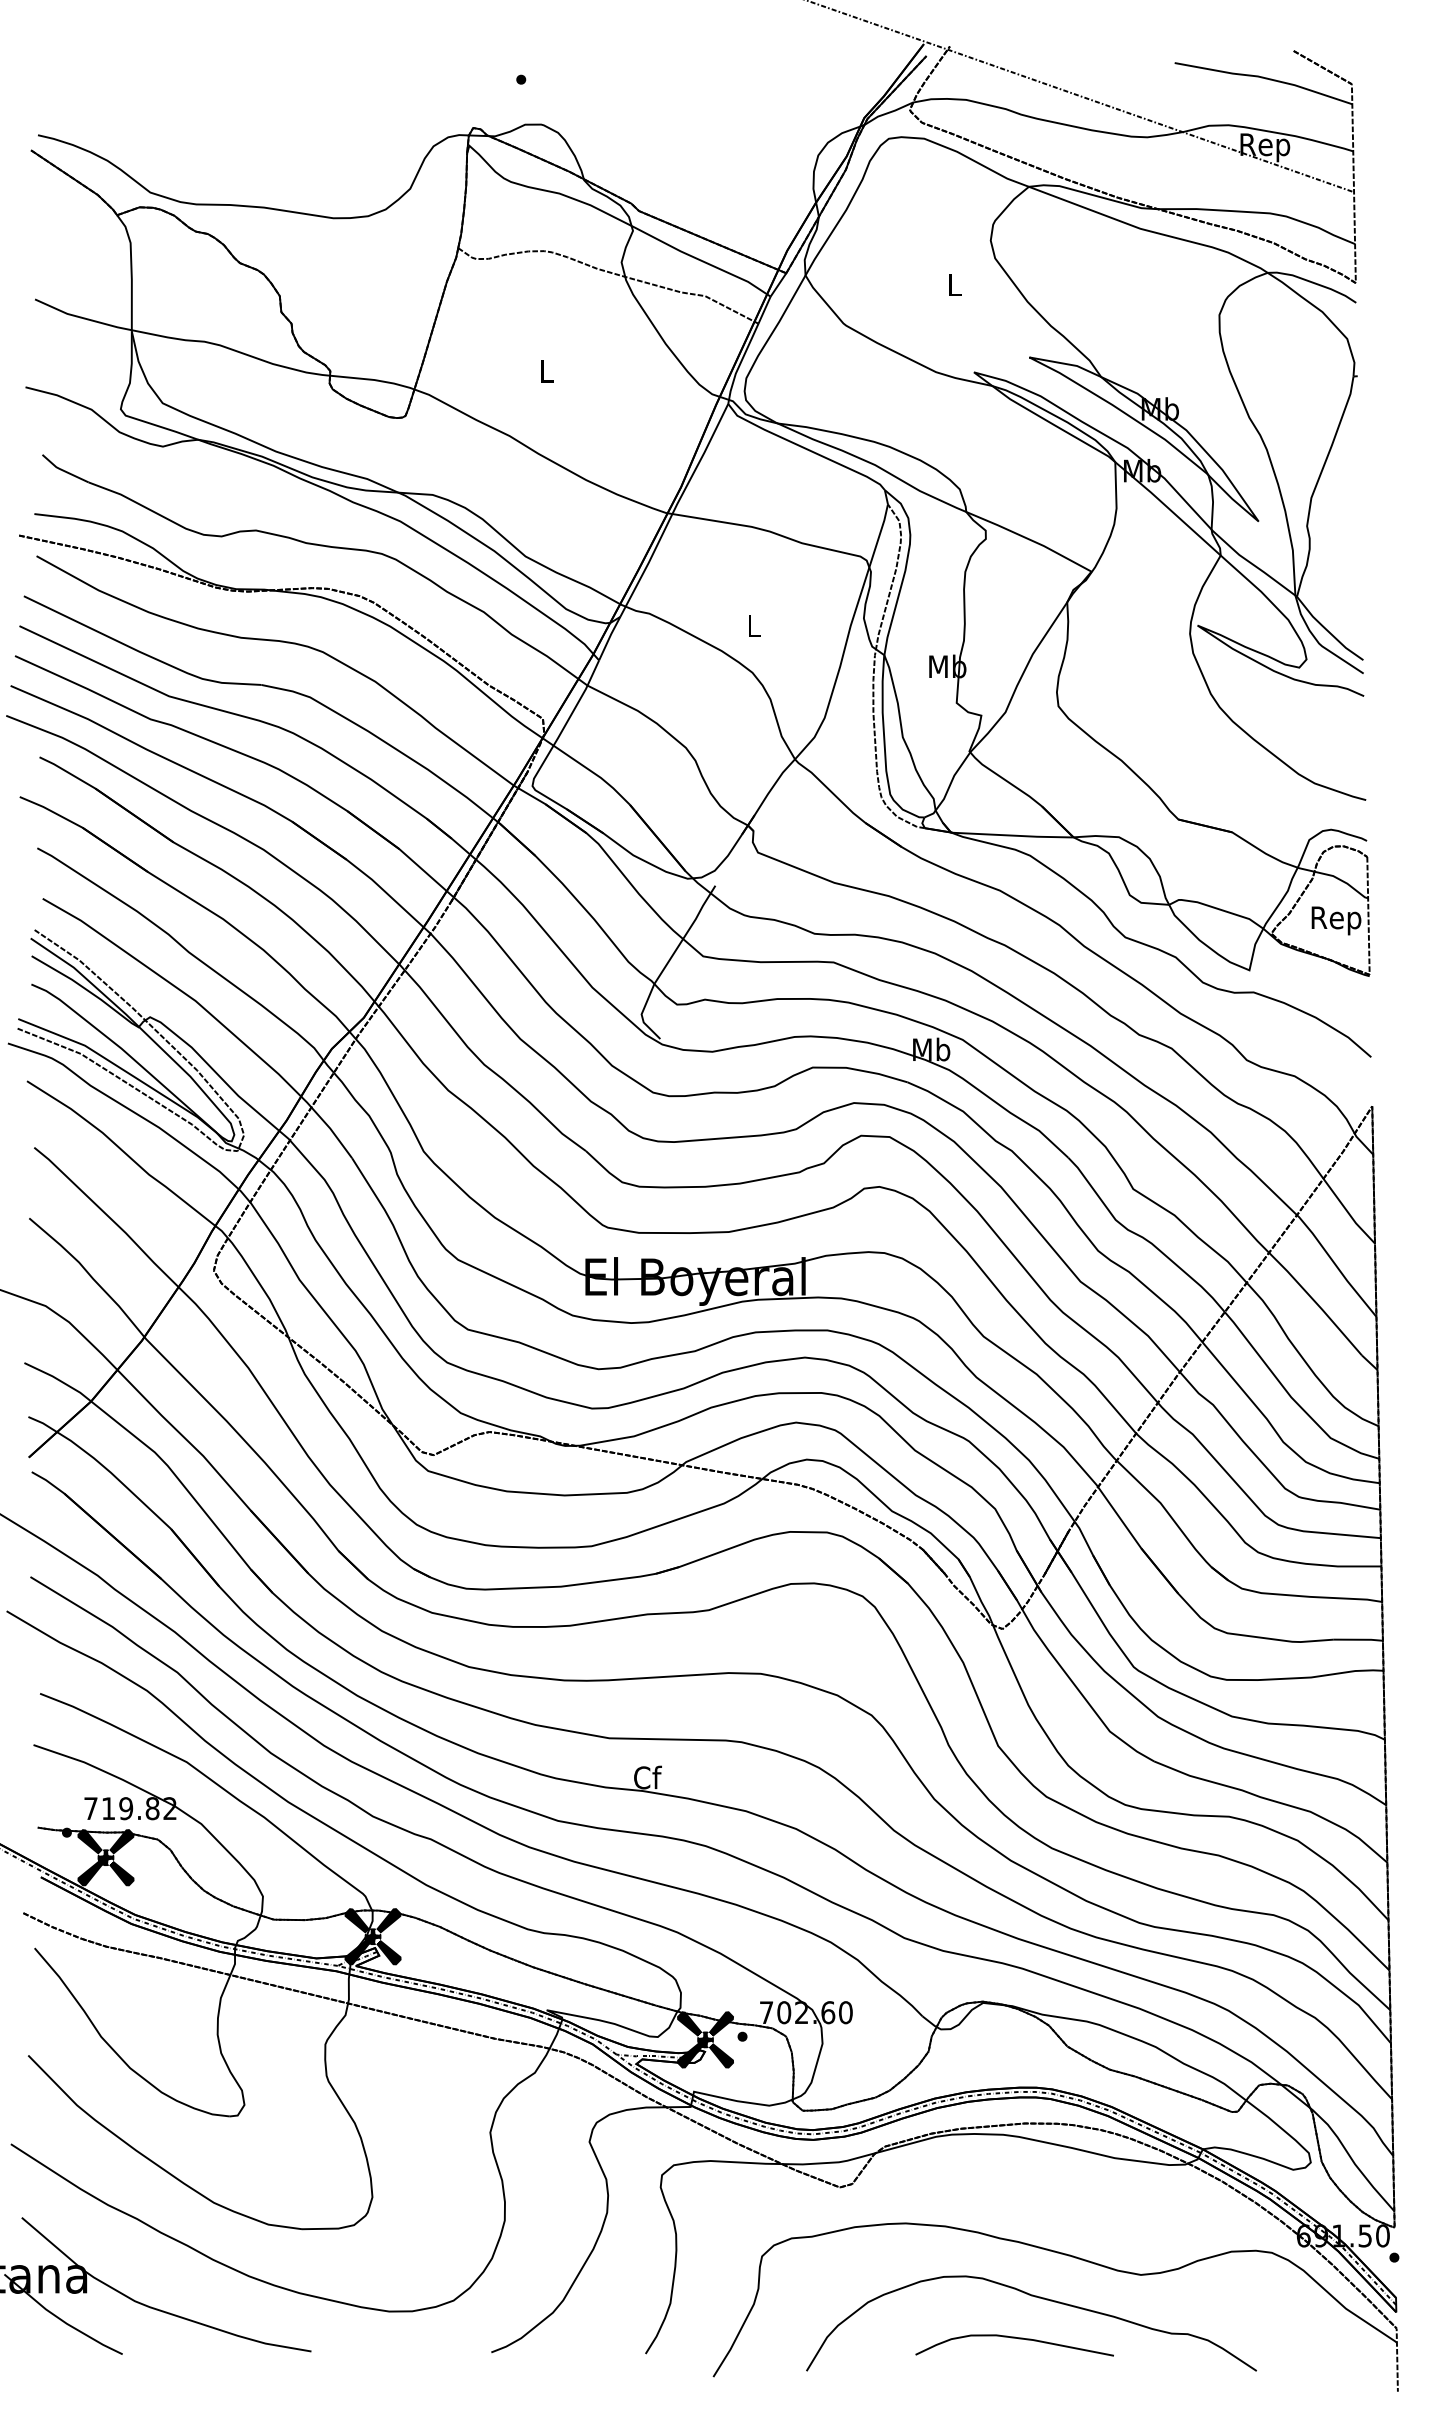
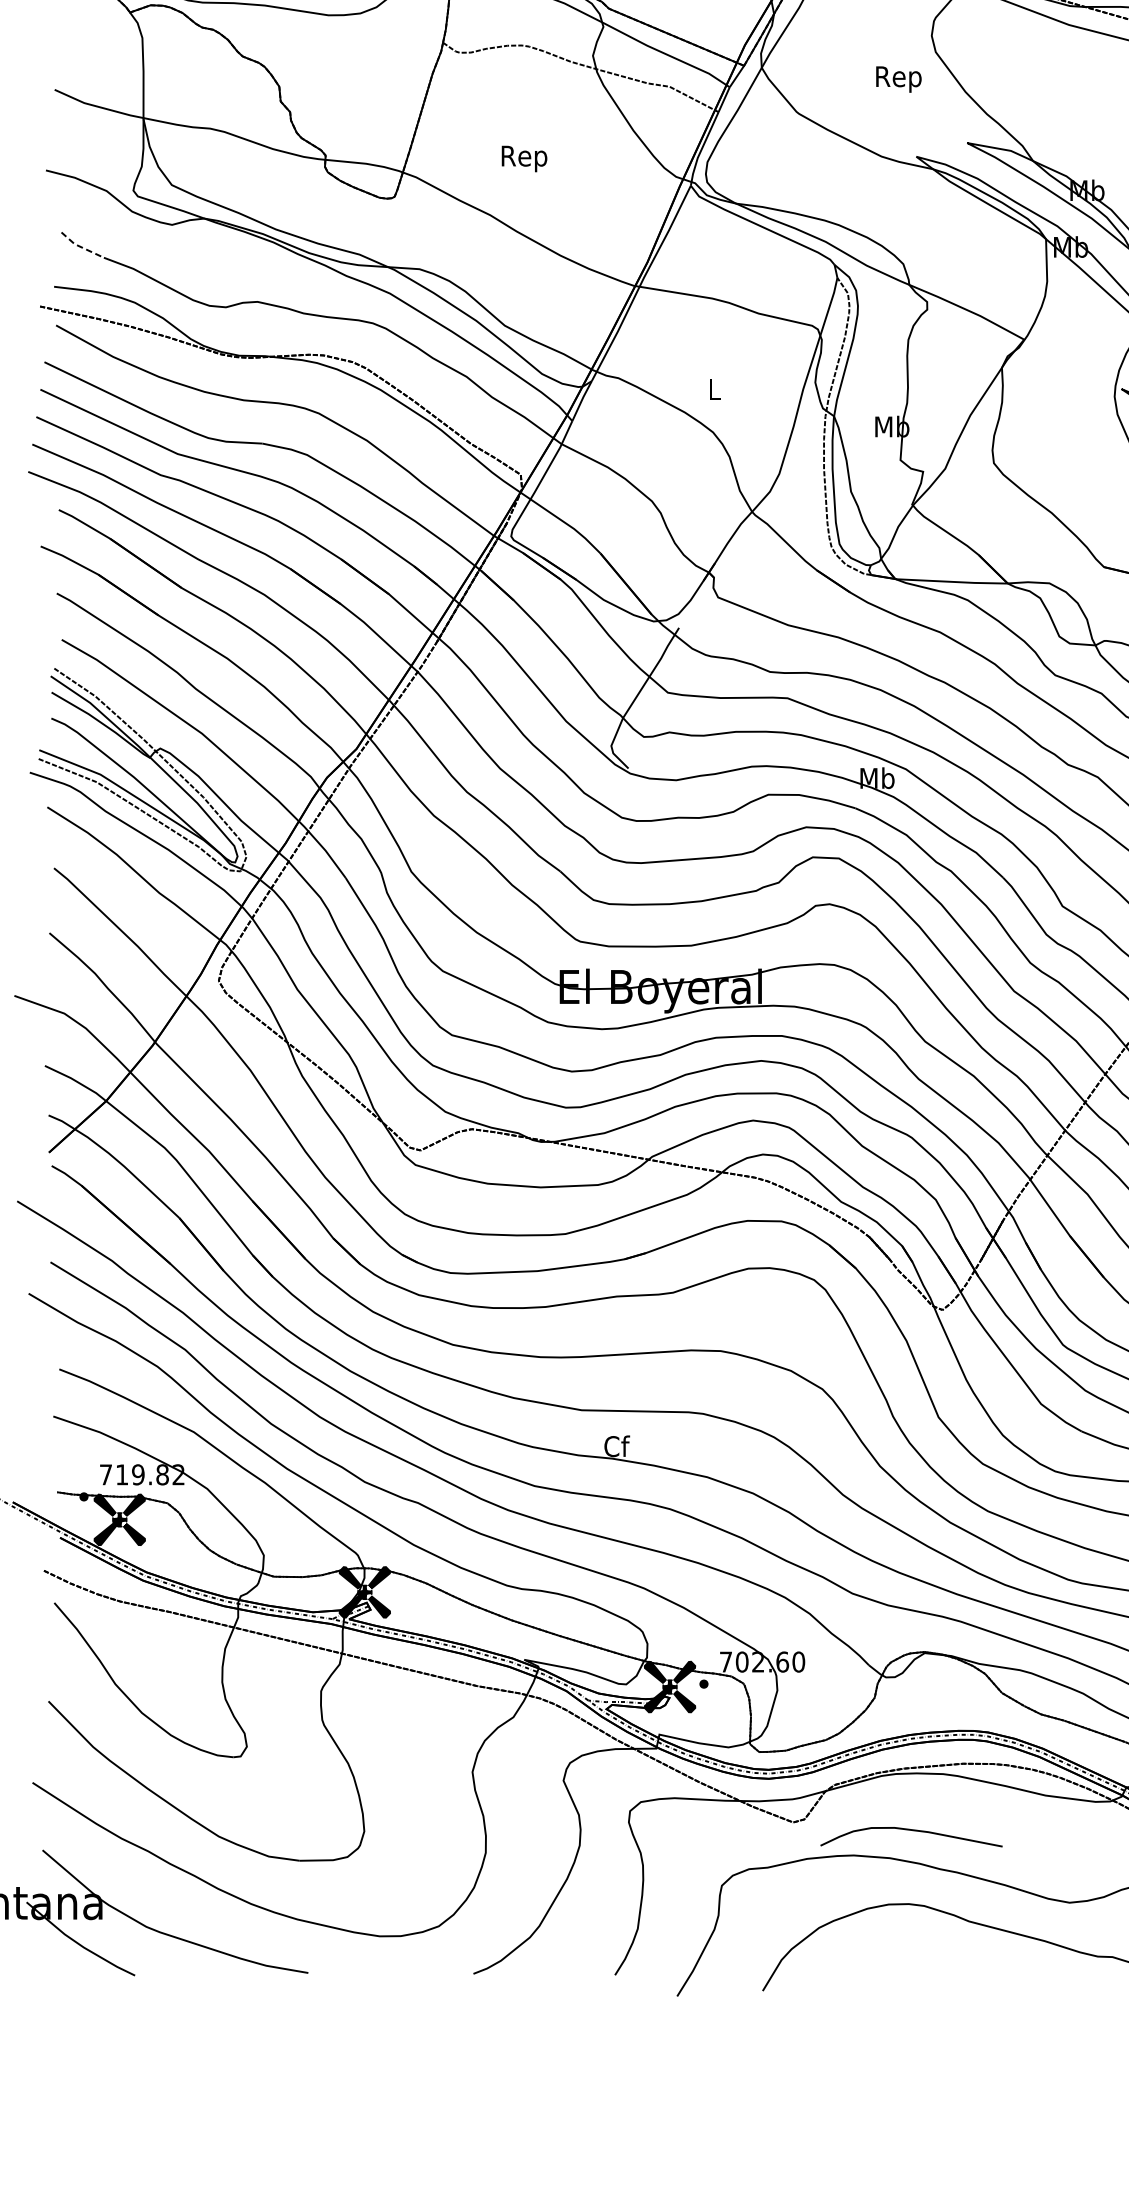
text: (954, 287) -> (898, 78), L -> Rep
text: (546, 374) -> (524, 158), L -> Rep
line: (62, 470) -> (79, 246), solid -> dashed
curve: (1014, 2338) -> (911, 1830), moved

